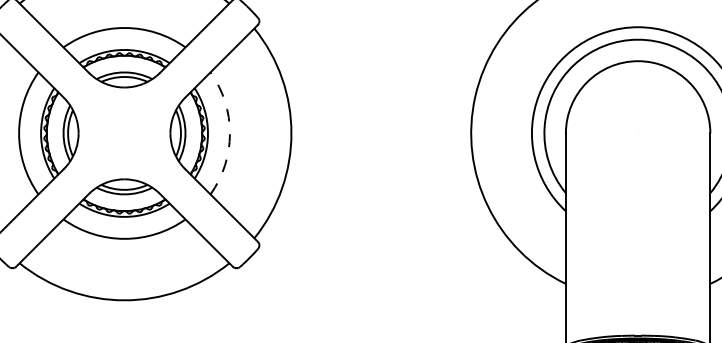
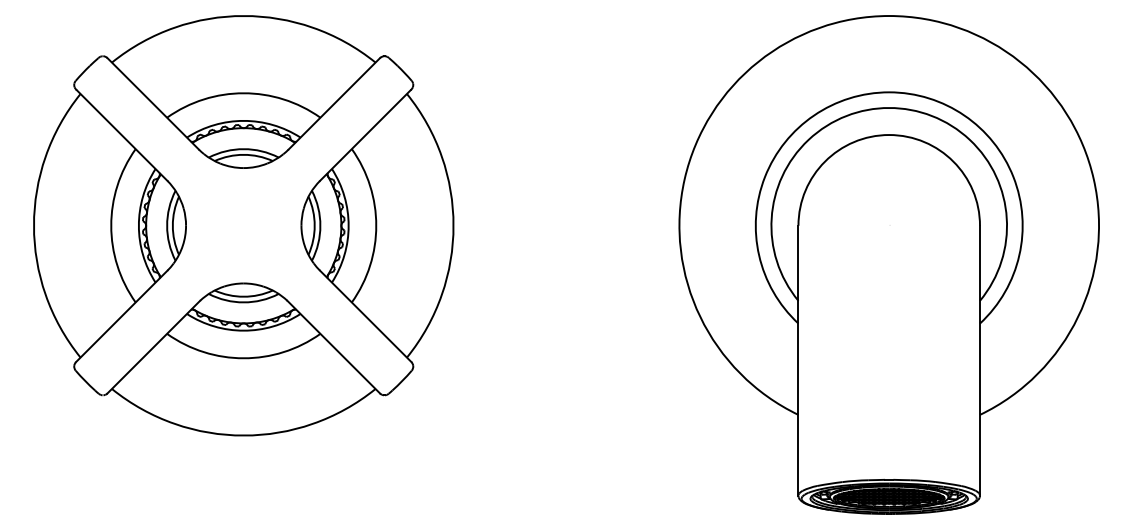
arc: (230, 133) -> (376, 225), dashed -> solid

